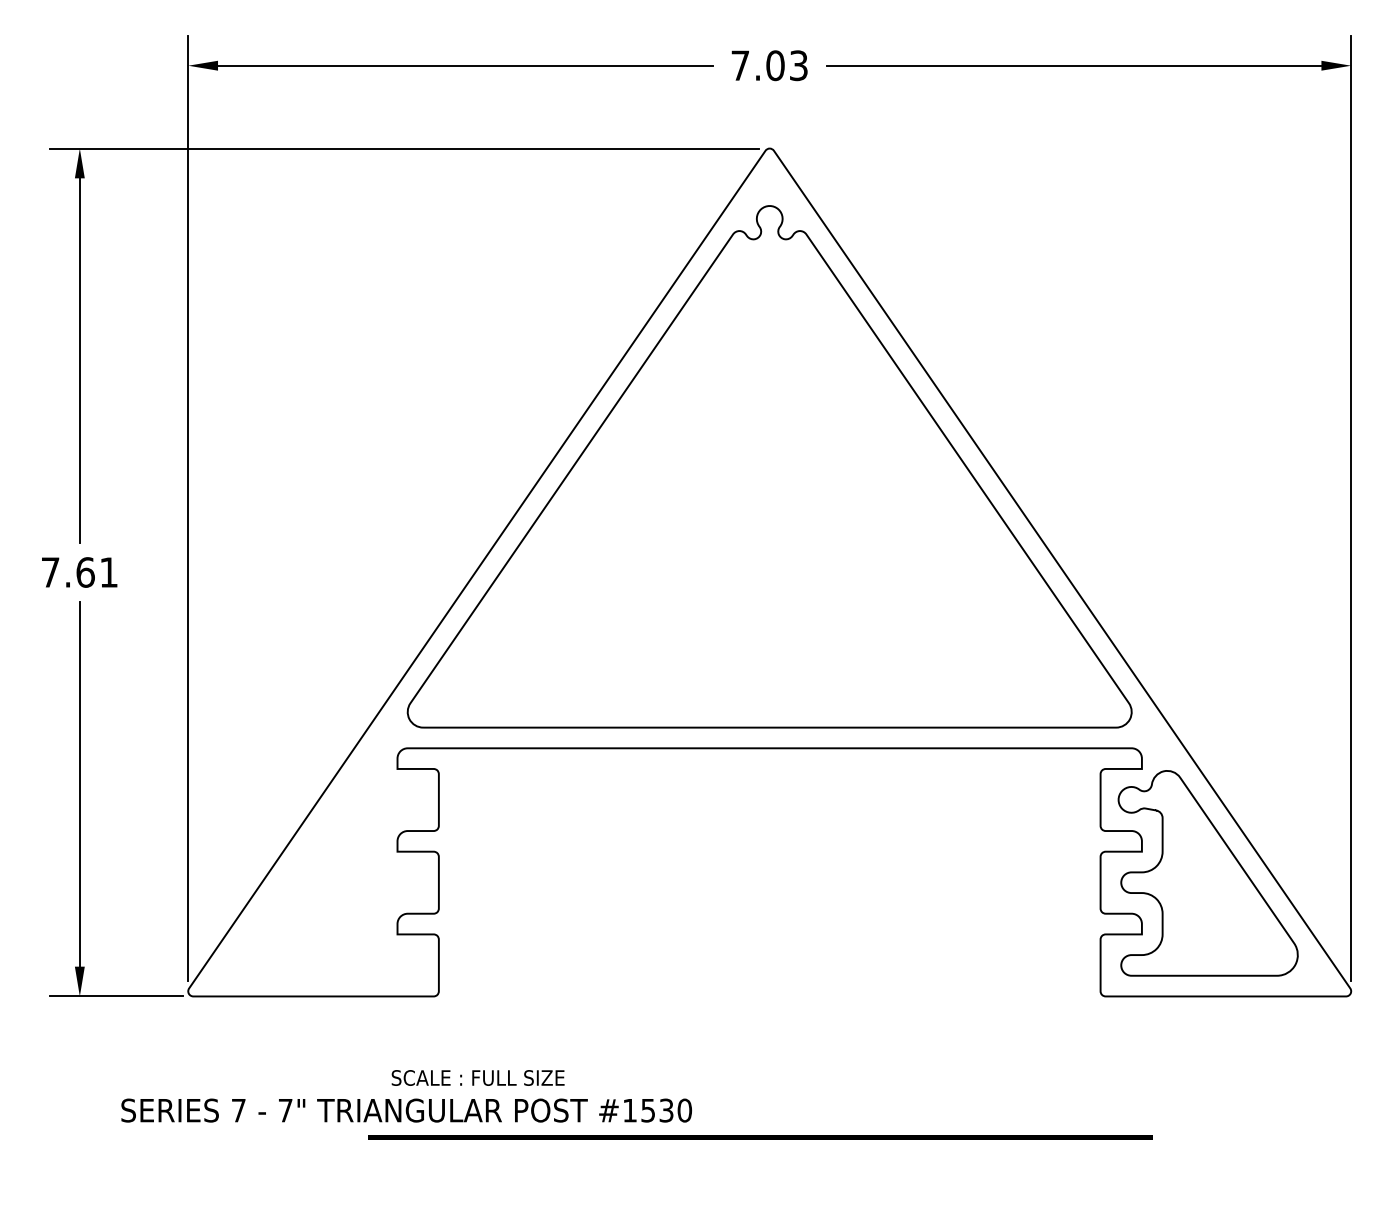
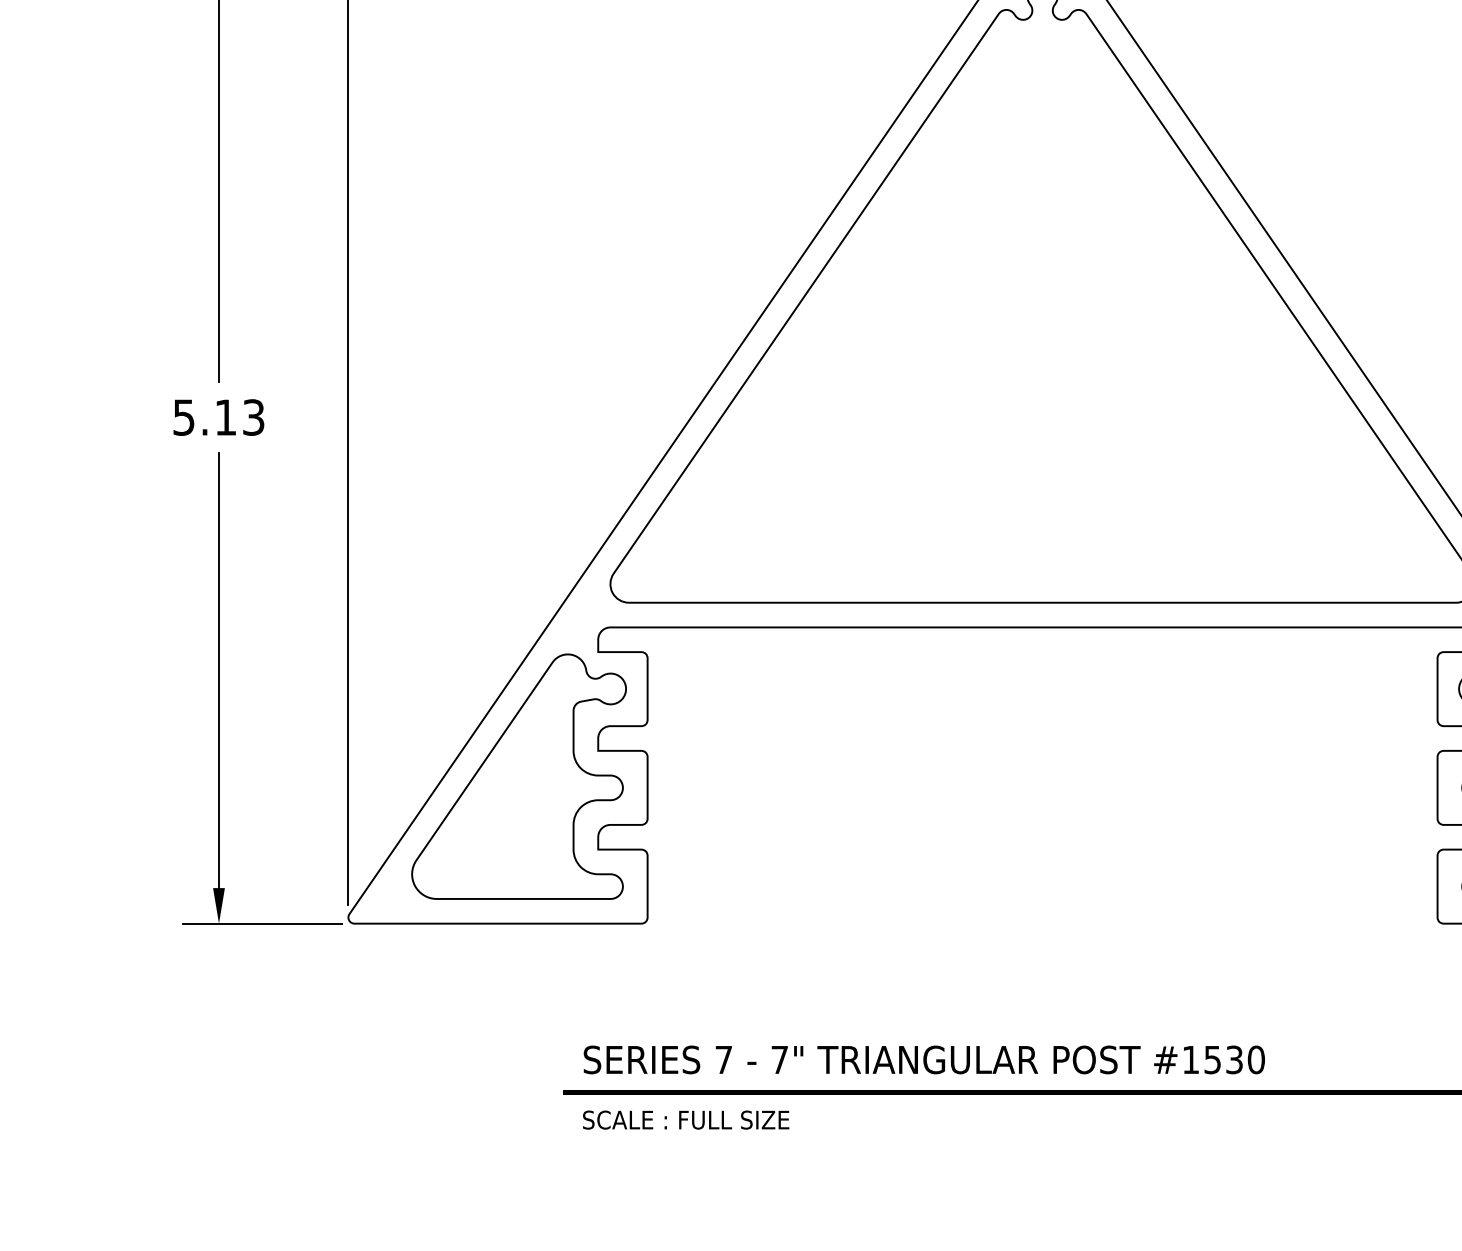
text: (79, 572) -> (218, 417), 7.61 -> 5.13
part: (330, 873) -> (518, 776), added
text: (477, 1077) -> (685, 1119), moved
text: (406, 1110) -> (924, 1059), moved

